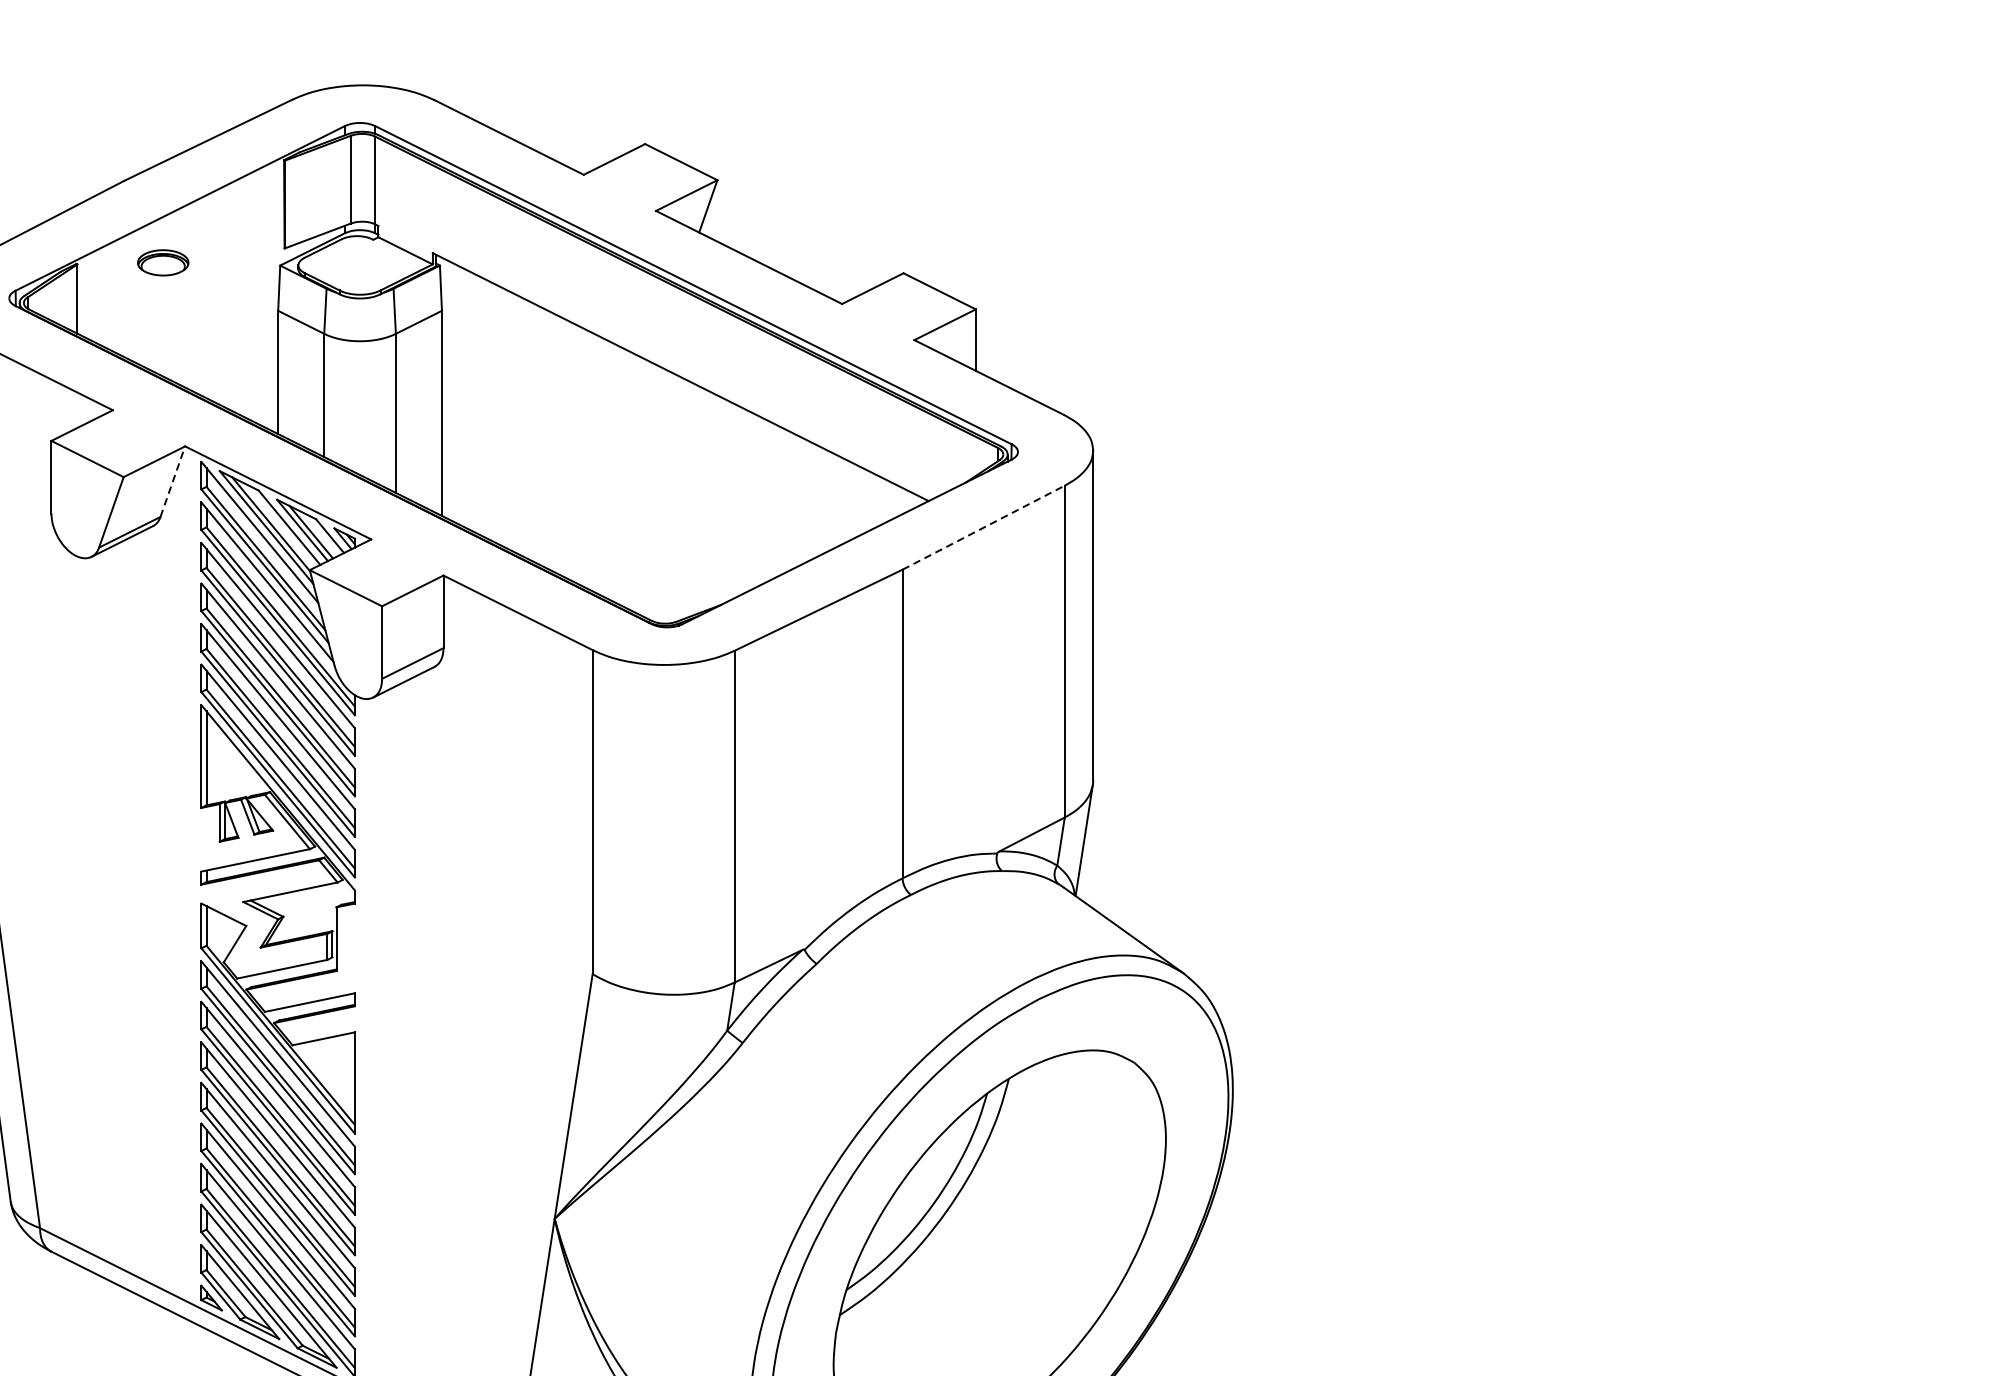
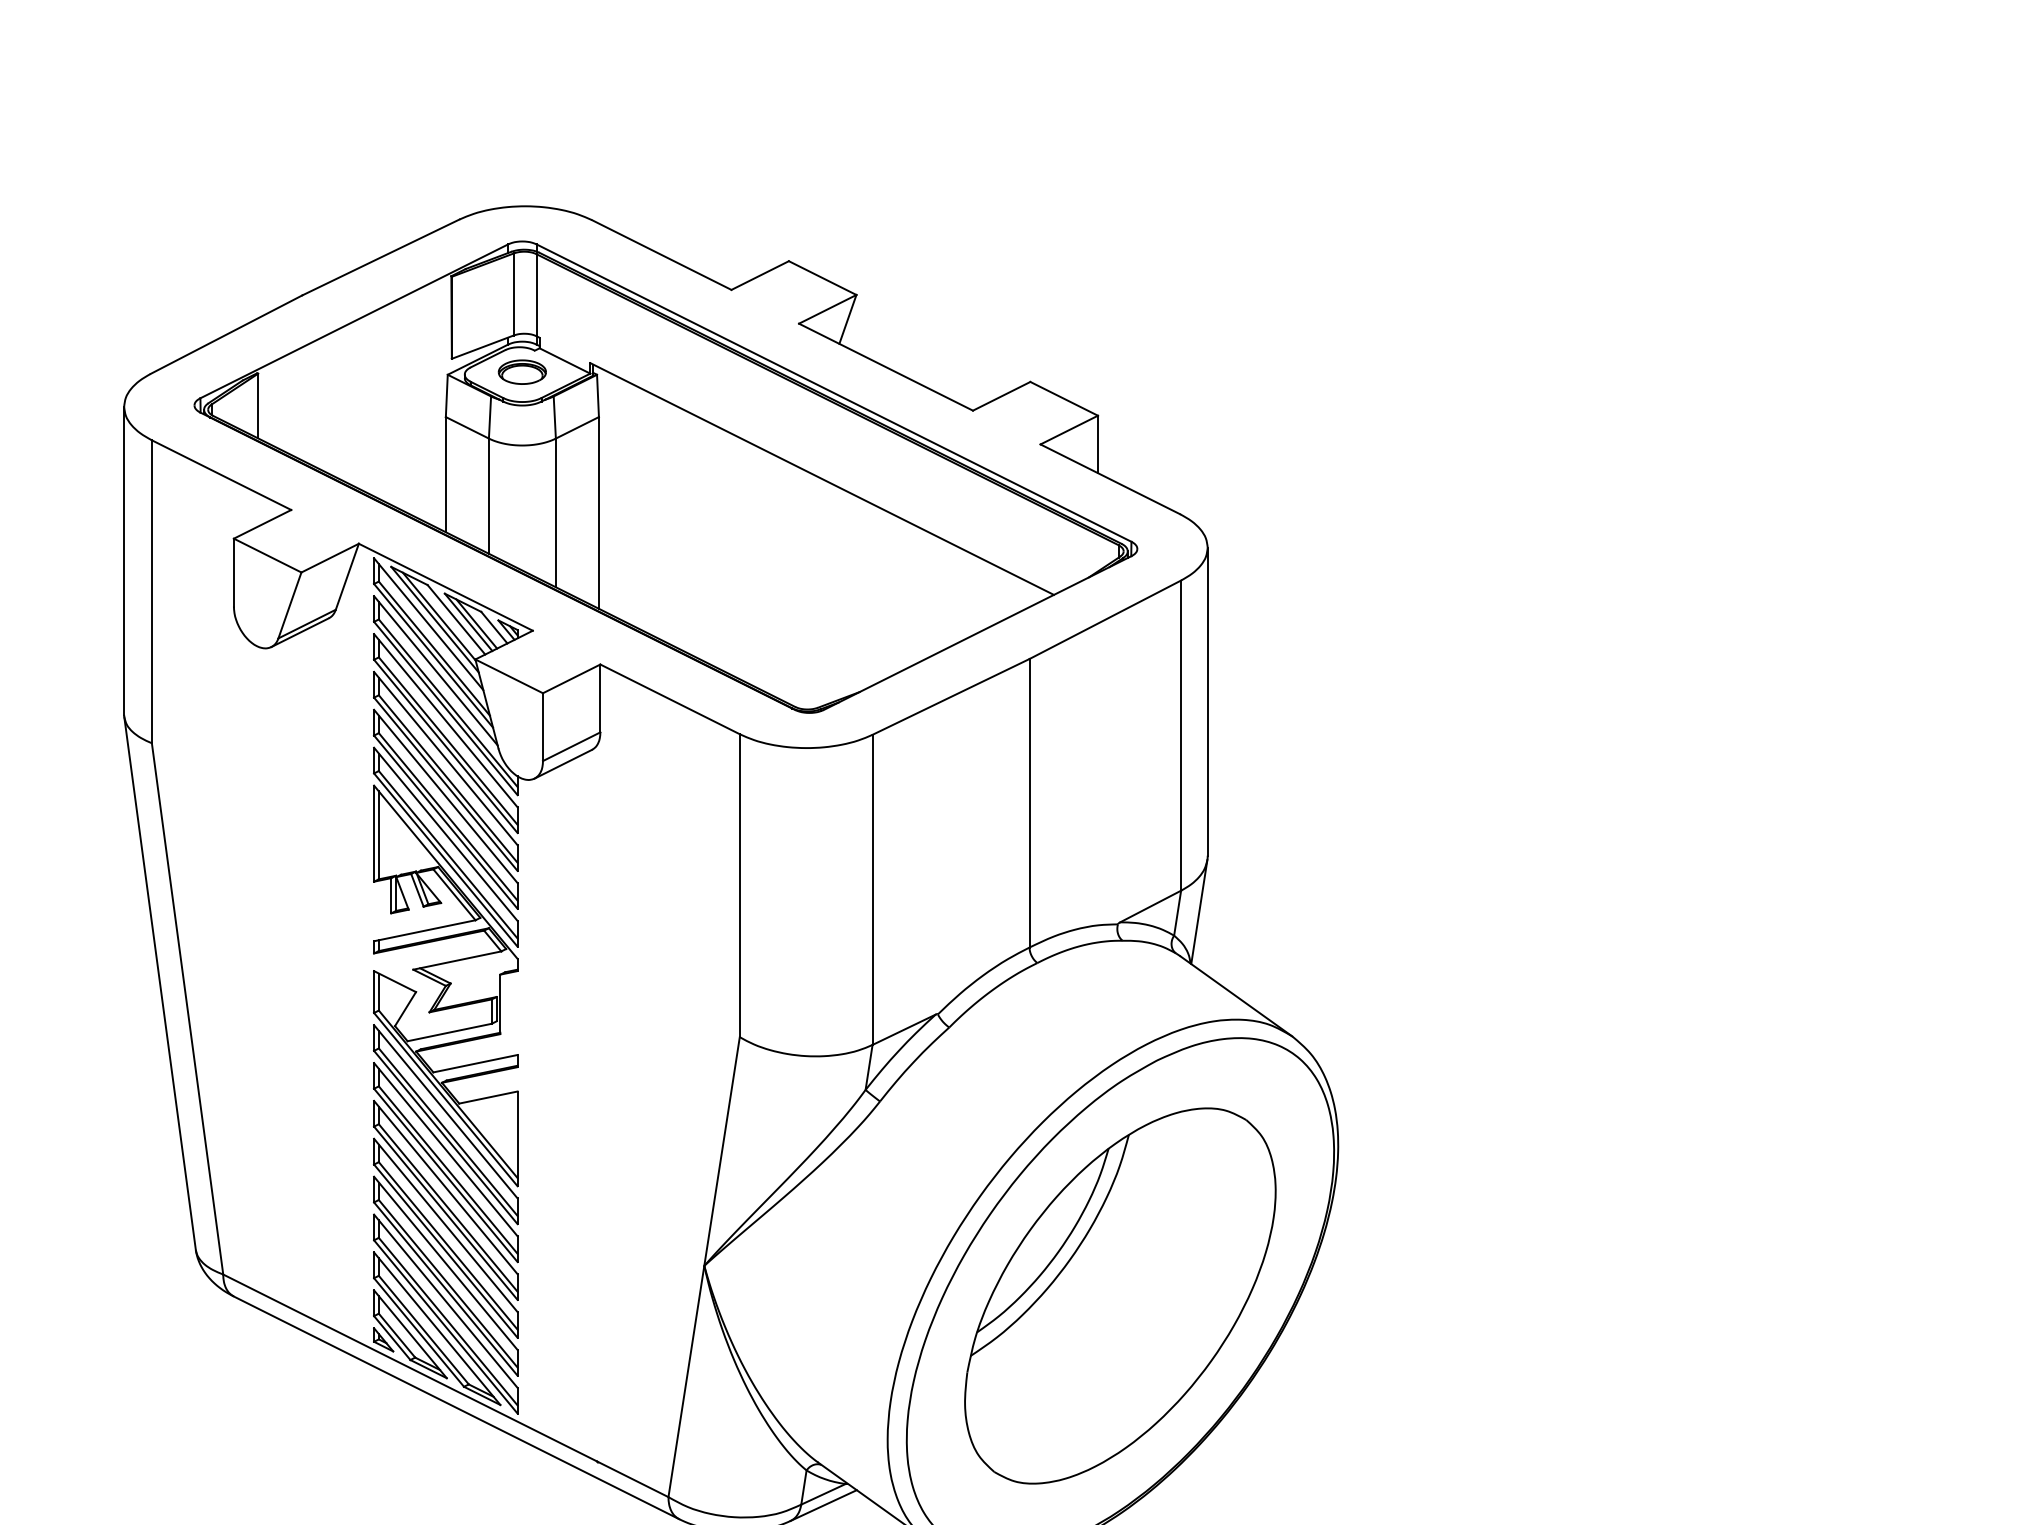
part: (162, 262) -> (521, 371), moved
line: (172, 481) -> (347, 576), dashed -> solid
line: (983, 527) -> (1105, 619), dashed -> solid

